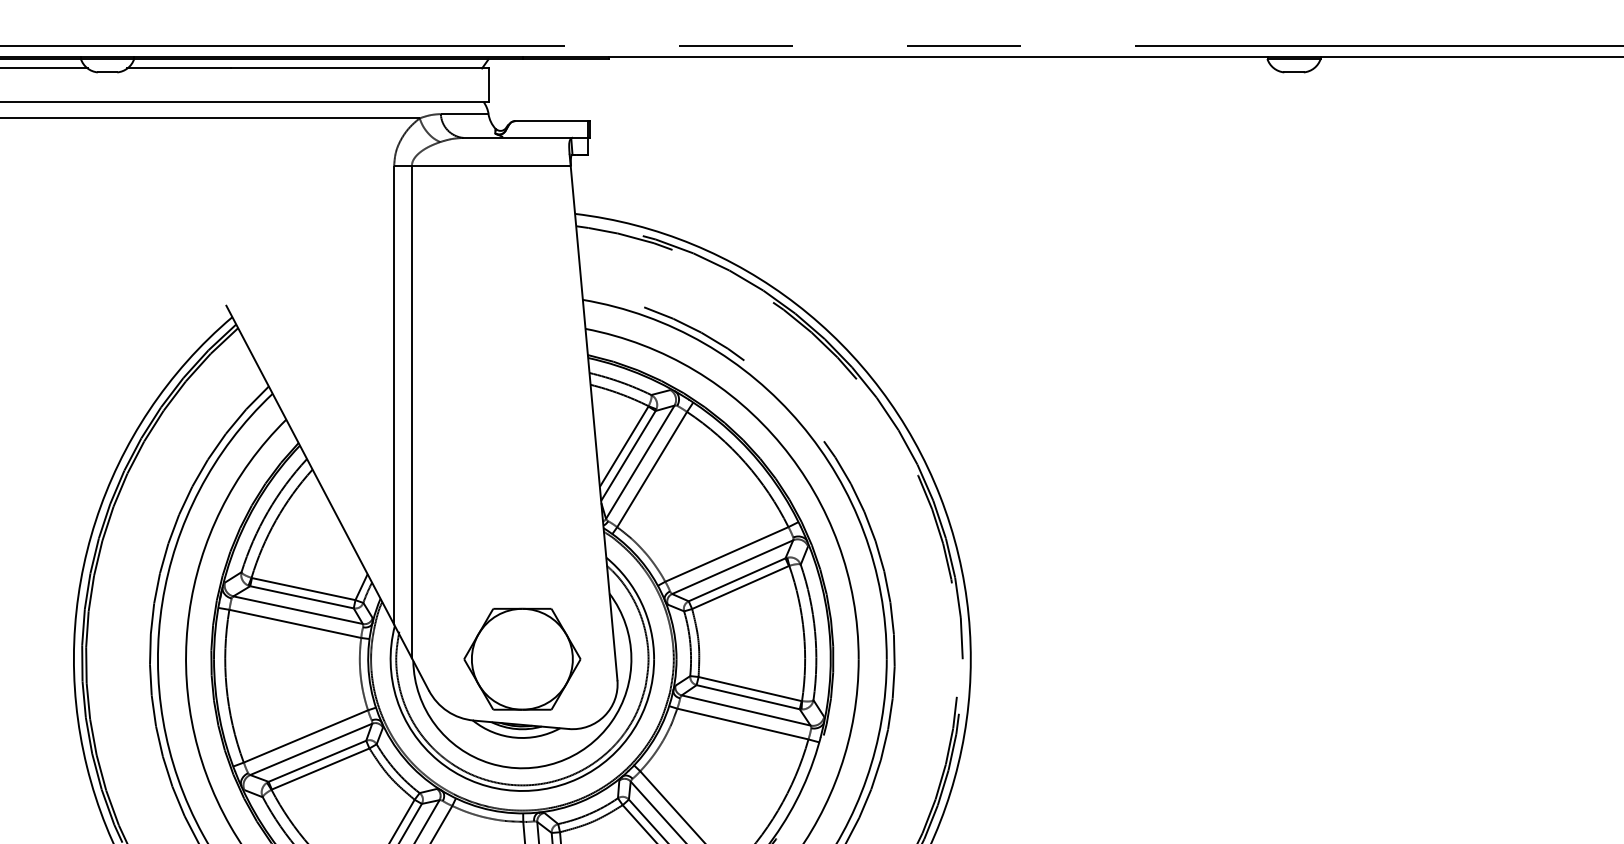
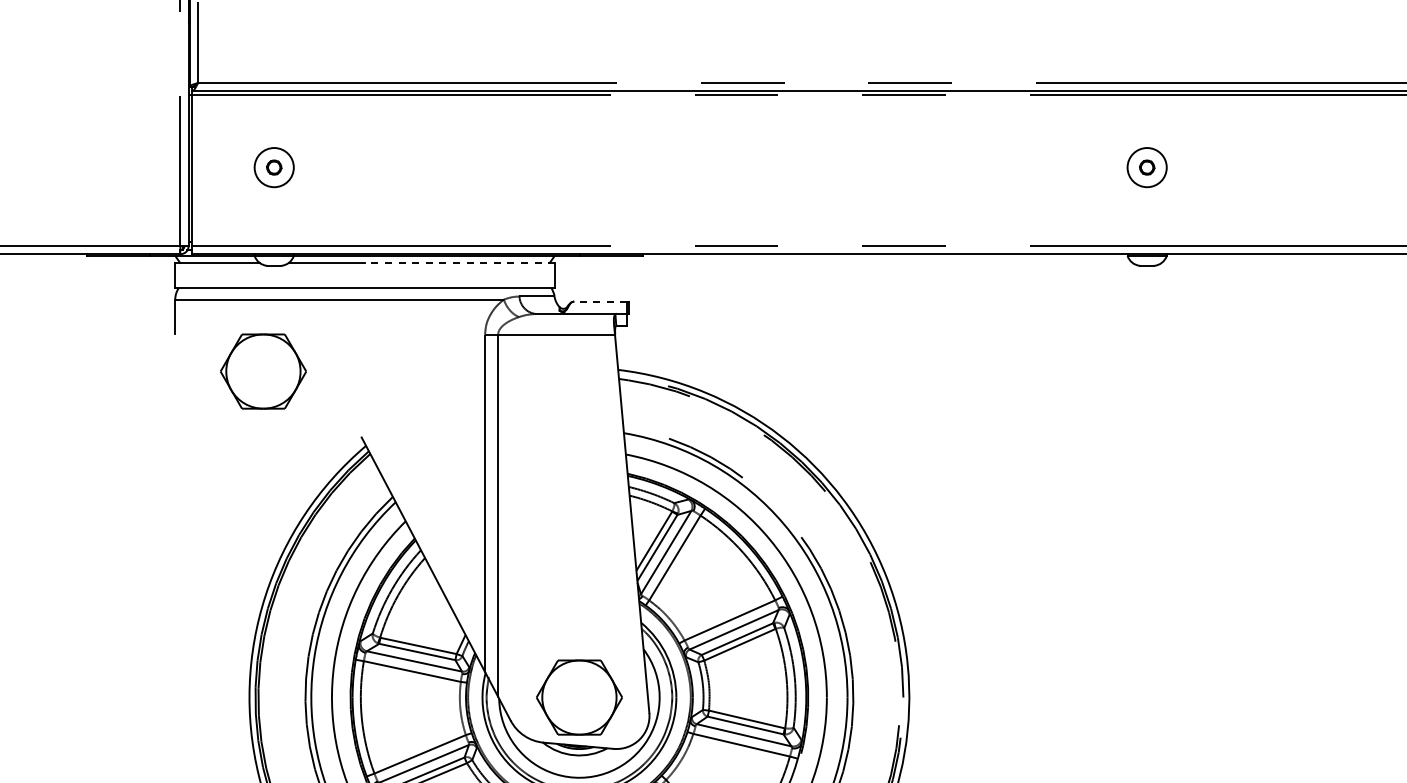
line: (359, 67) -> (459, 262), solid -> dashed
line: (551, 120) -> (600, 301), solid -> dashed
part: (92, 216) -> (263, 371), added

